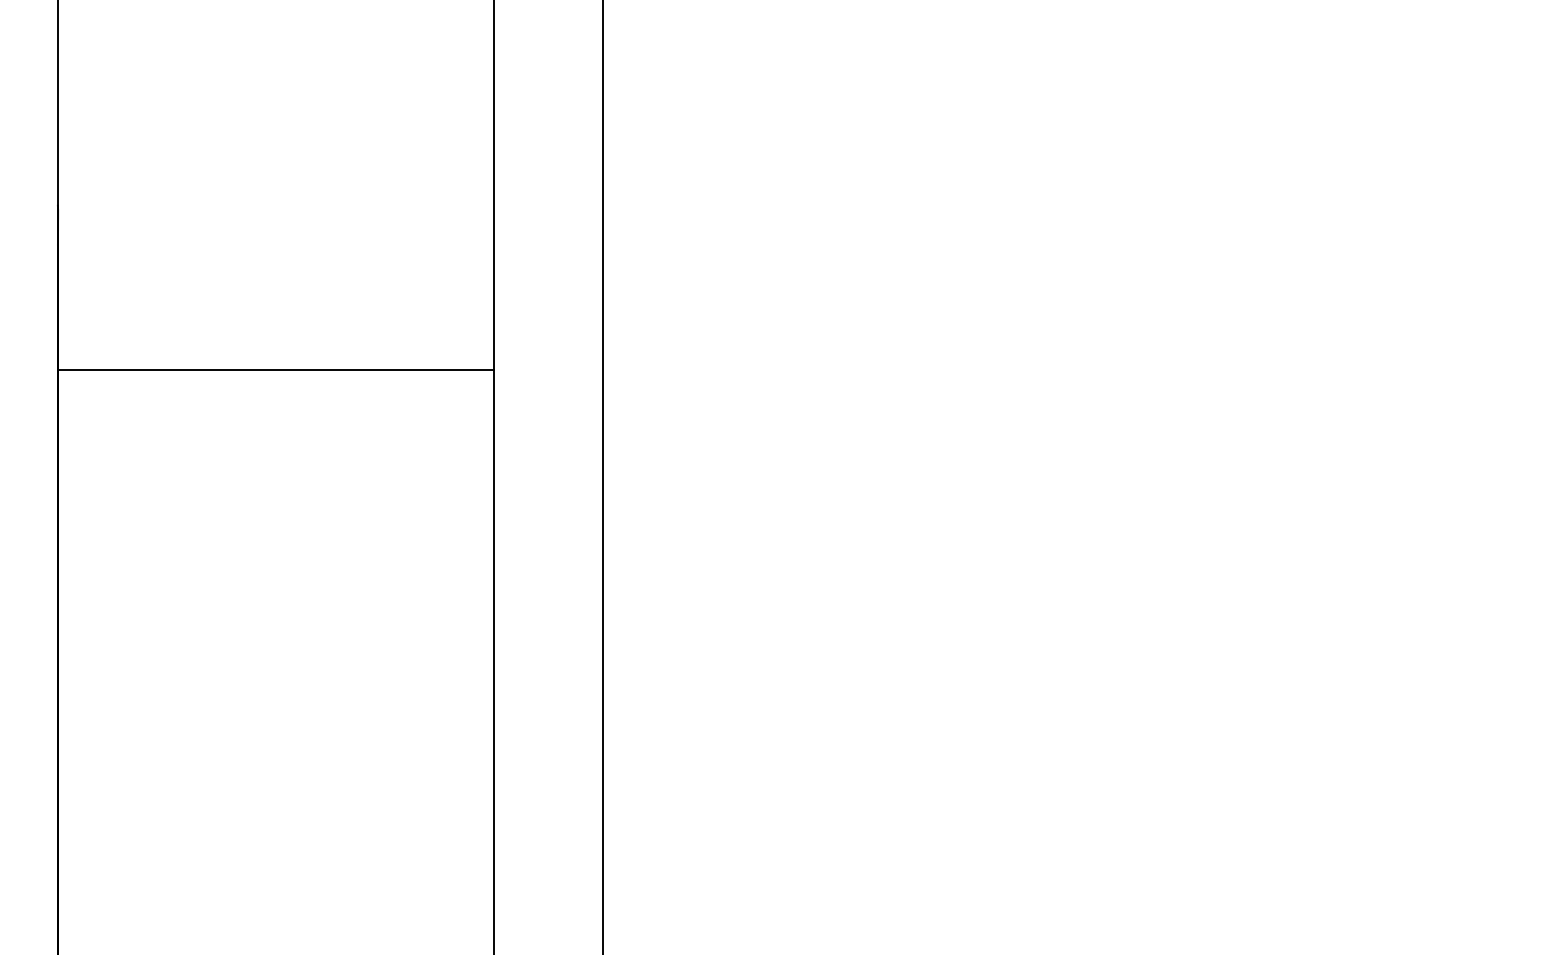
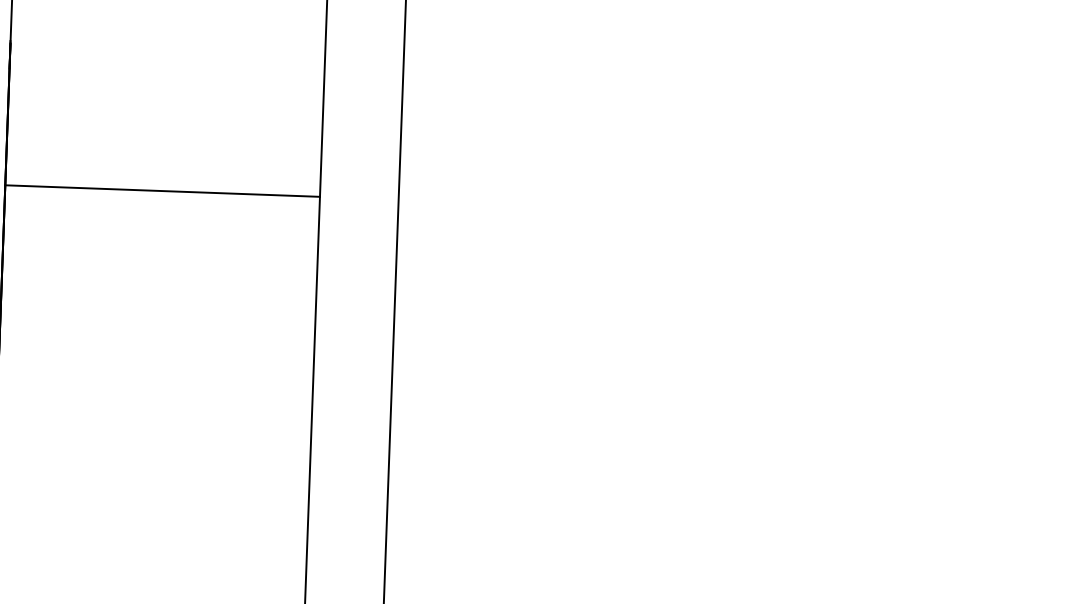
line: (275, 369) -> (162, 190), moved

